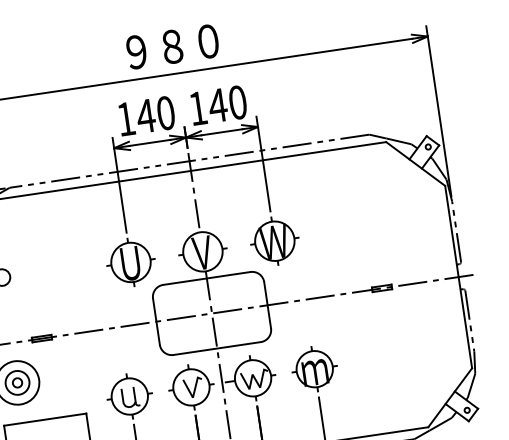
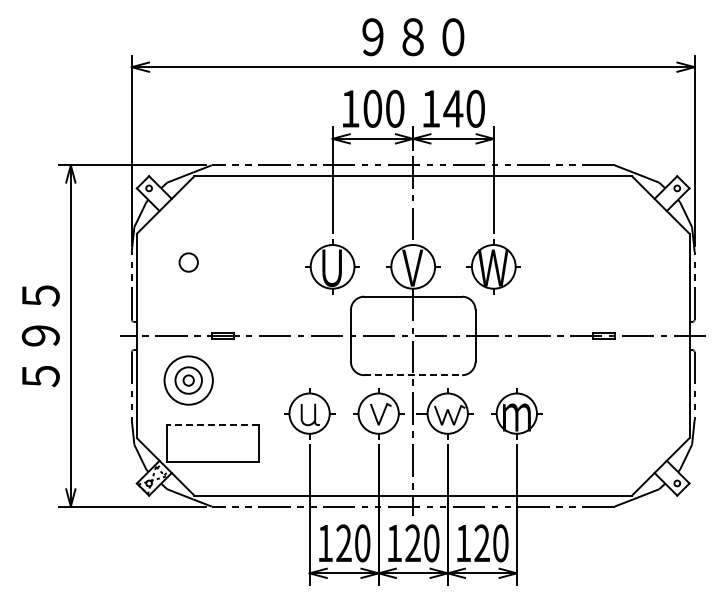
text: (145, 115) -> (372, 108), 140 -> 100
line: (217, 348) -> (413, 375), solid -> dashed
line: (44, 419) -> (212, 425), solid -> dashed

